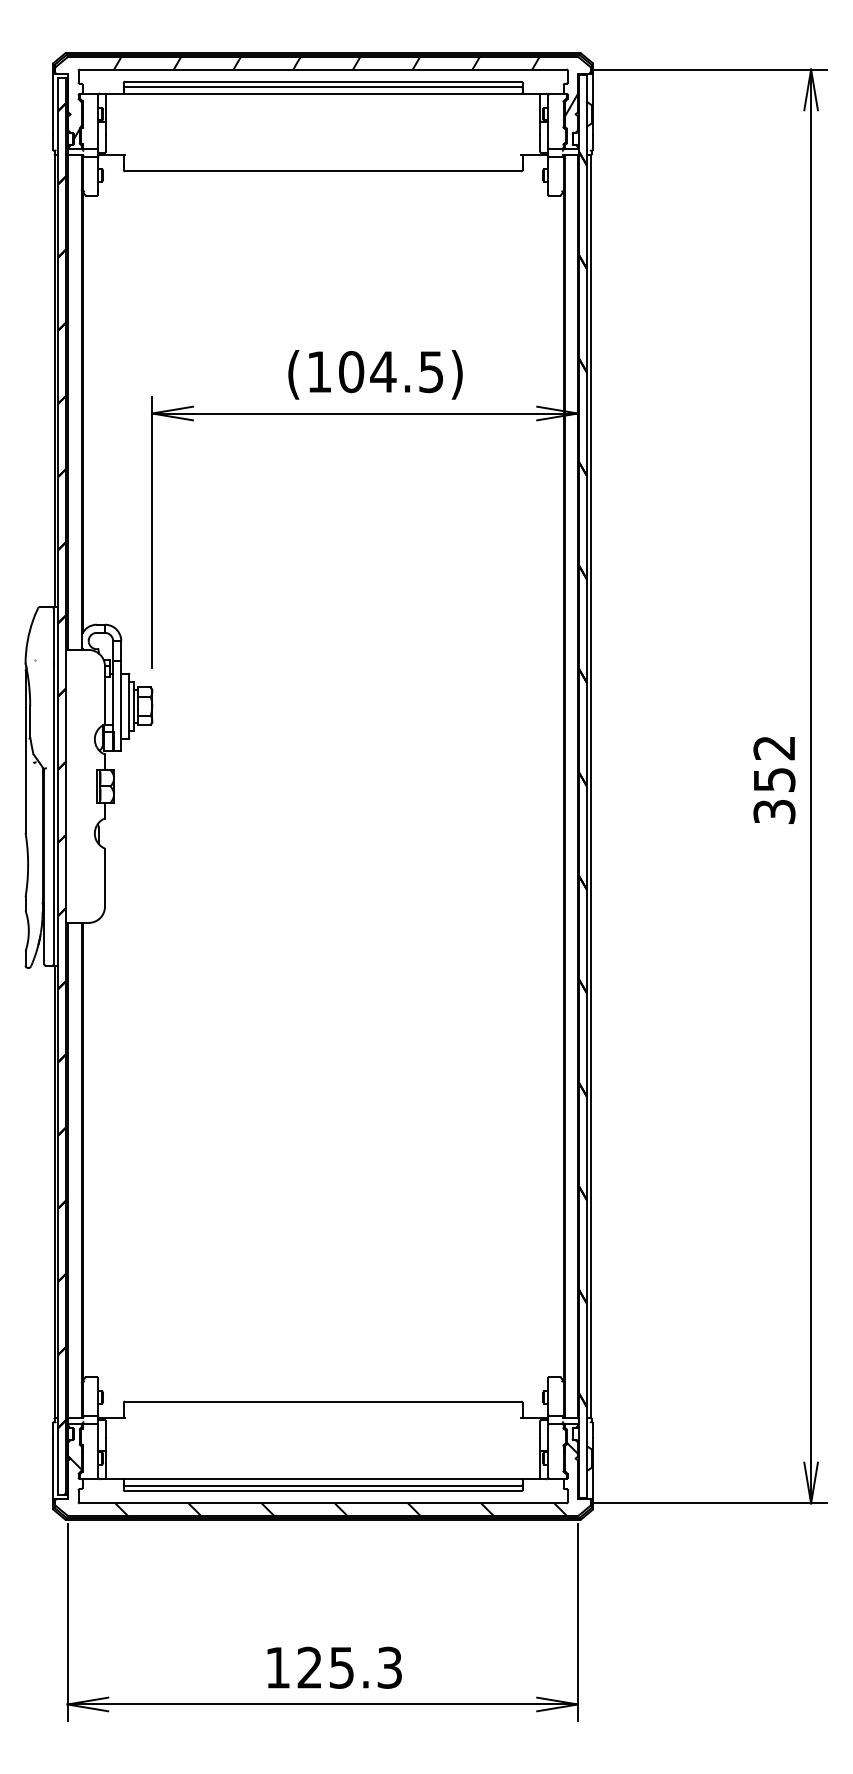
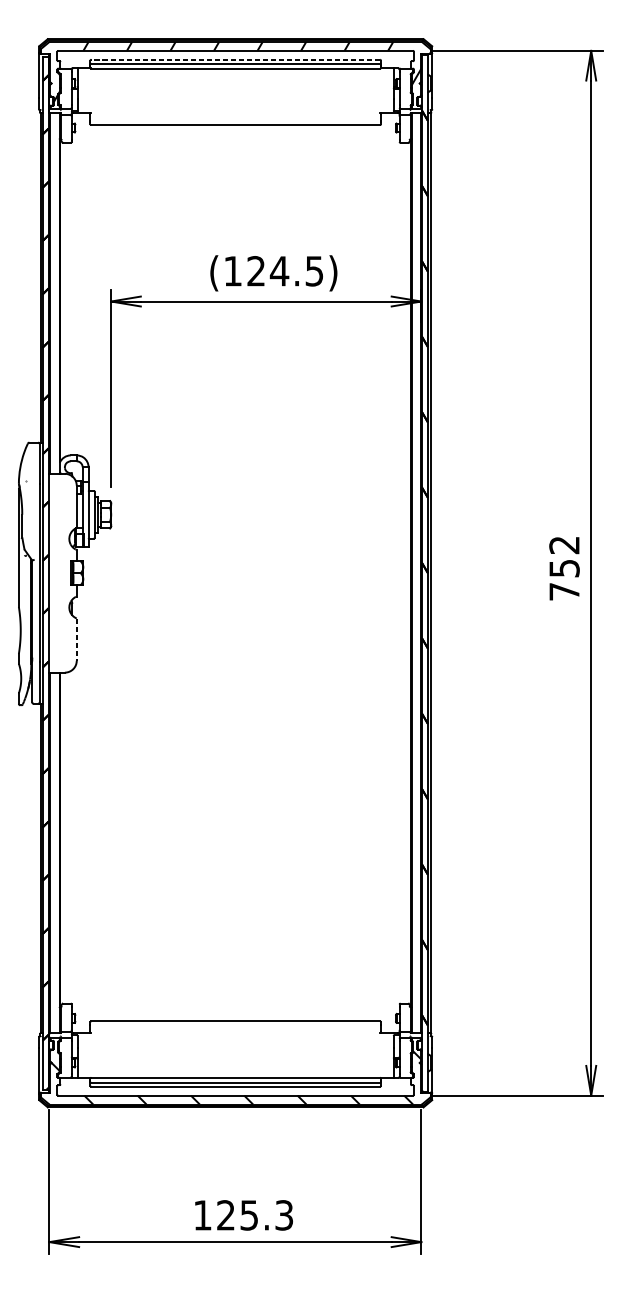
line: (322, 81) -> (235, 59), solid -> dashed
text: (351, 372) -> (256, 271), (104.5) -> (124.5)
text: (774, 811) -> (564, 591), 352 -> 752
line: (105, 878) -> (77, 640), solid -> dashed

